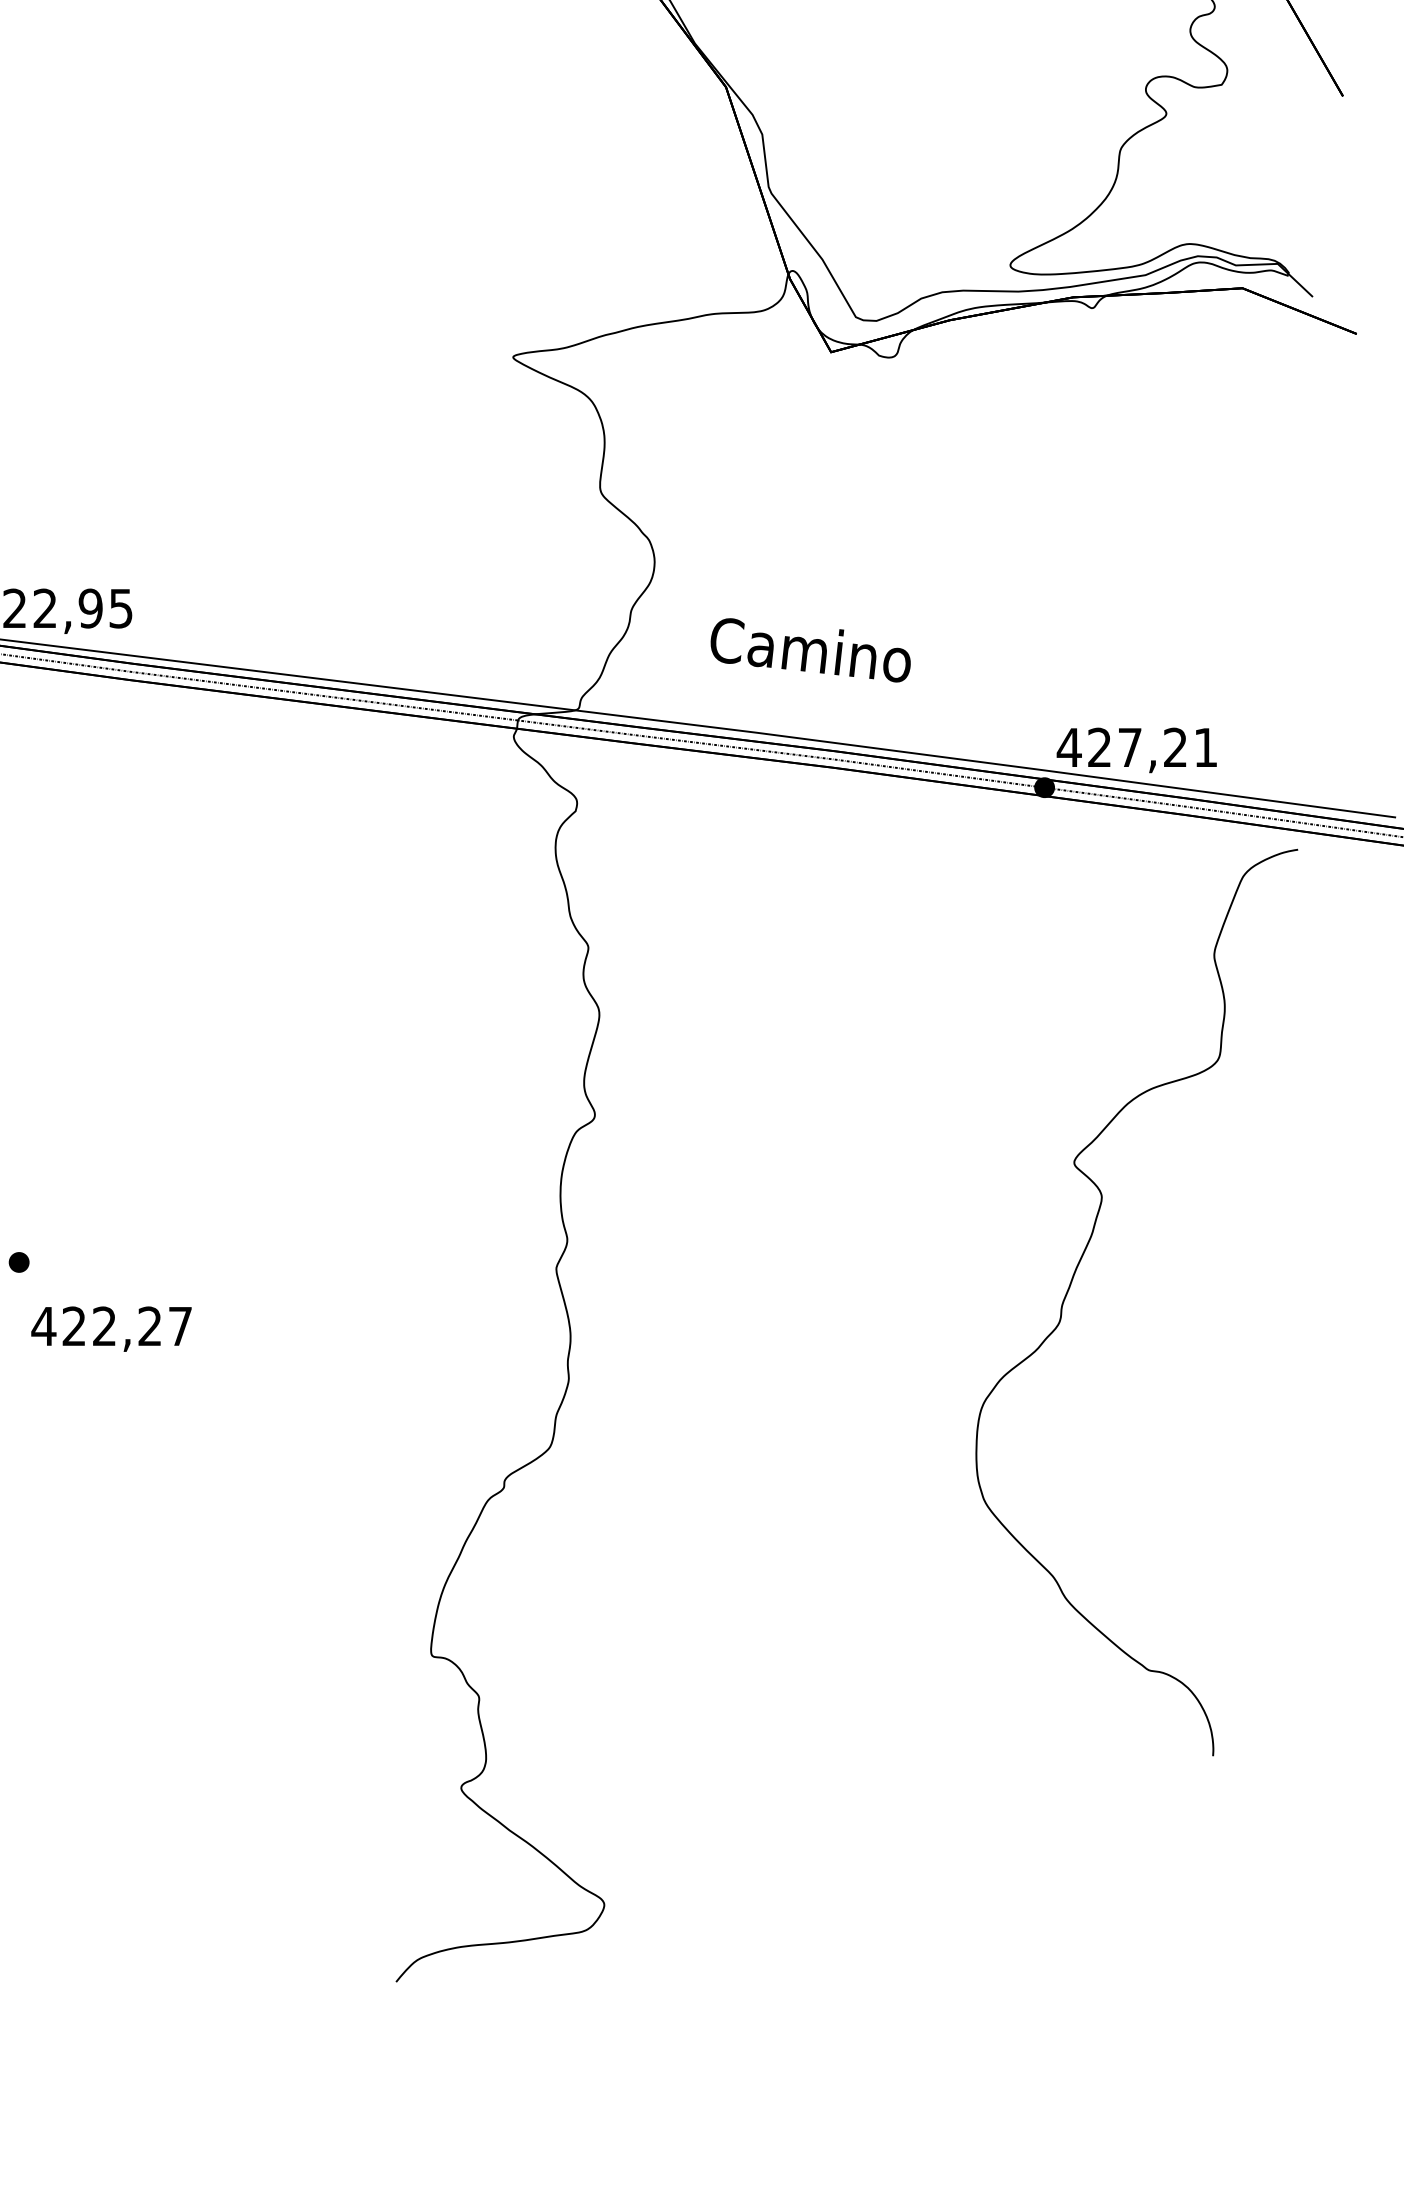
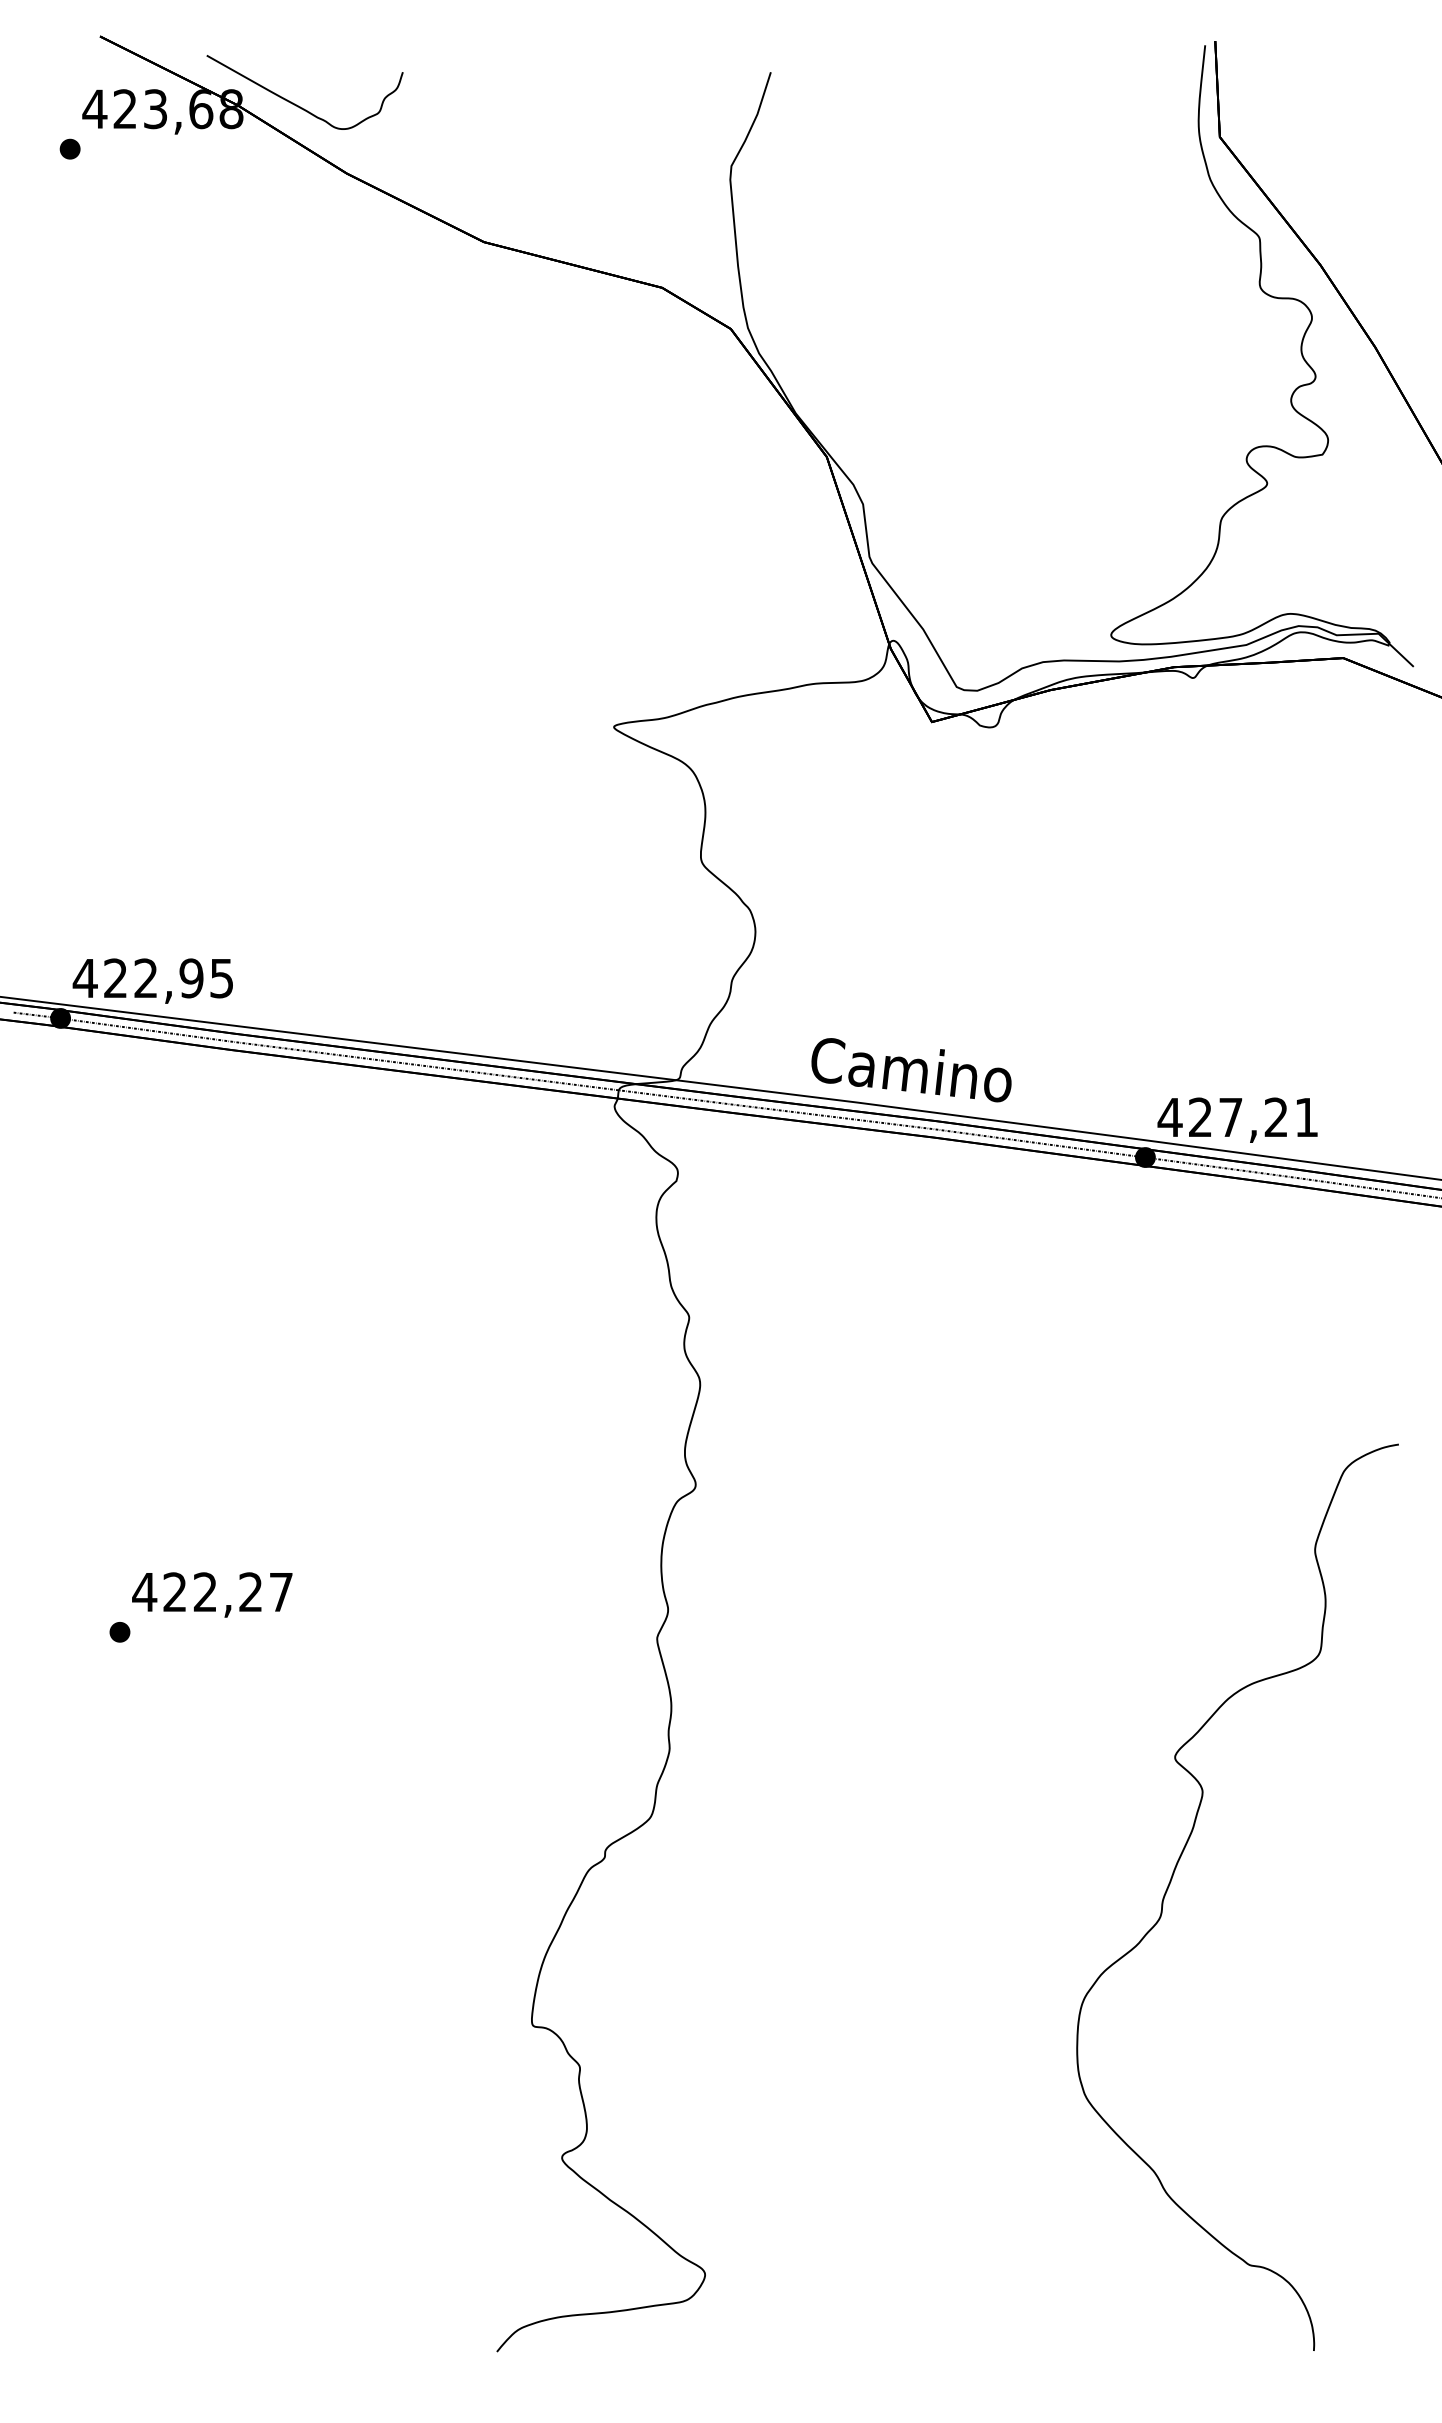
text: (810, 650) -> (911, 1070), moved
part: (1072, 1281) -> (1173, 1876), moved
text: (111, 1328) -> (212, 1594), moved

